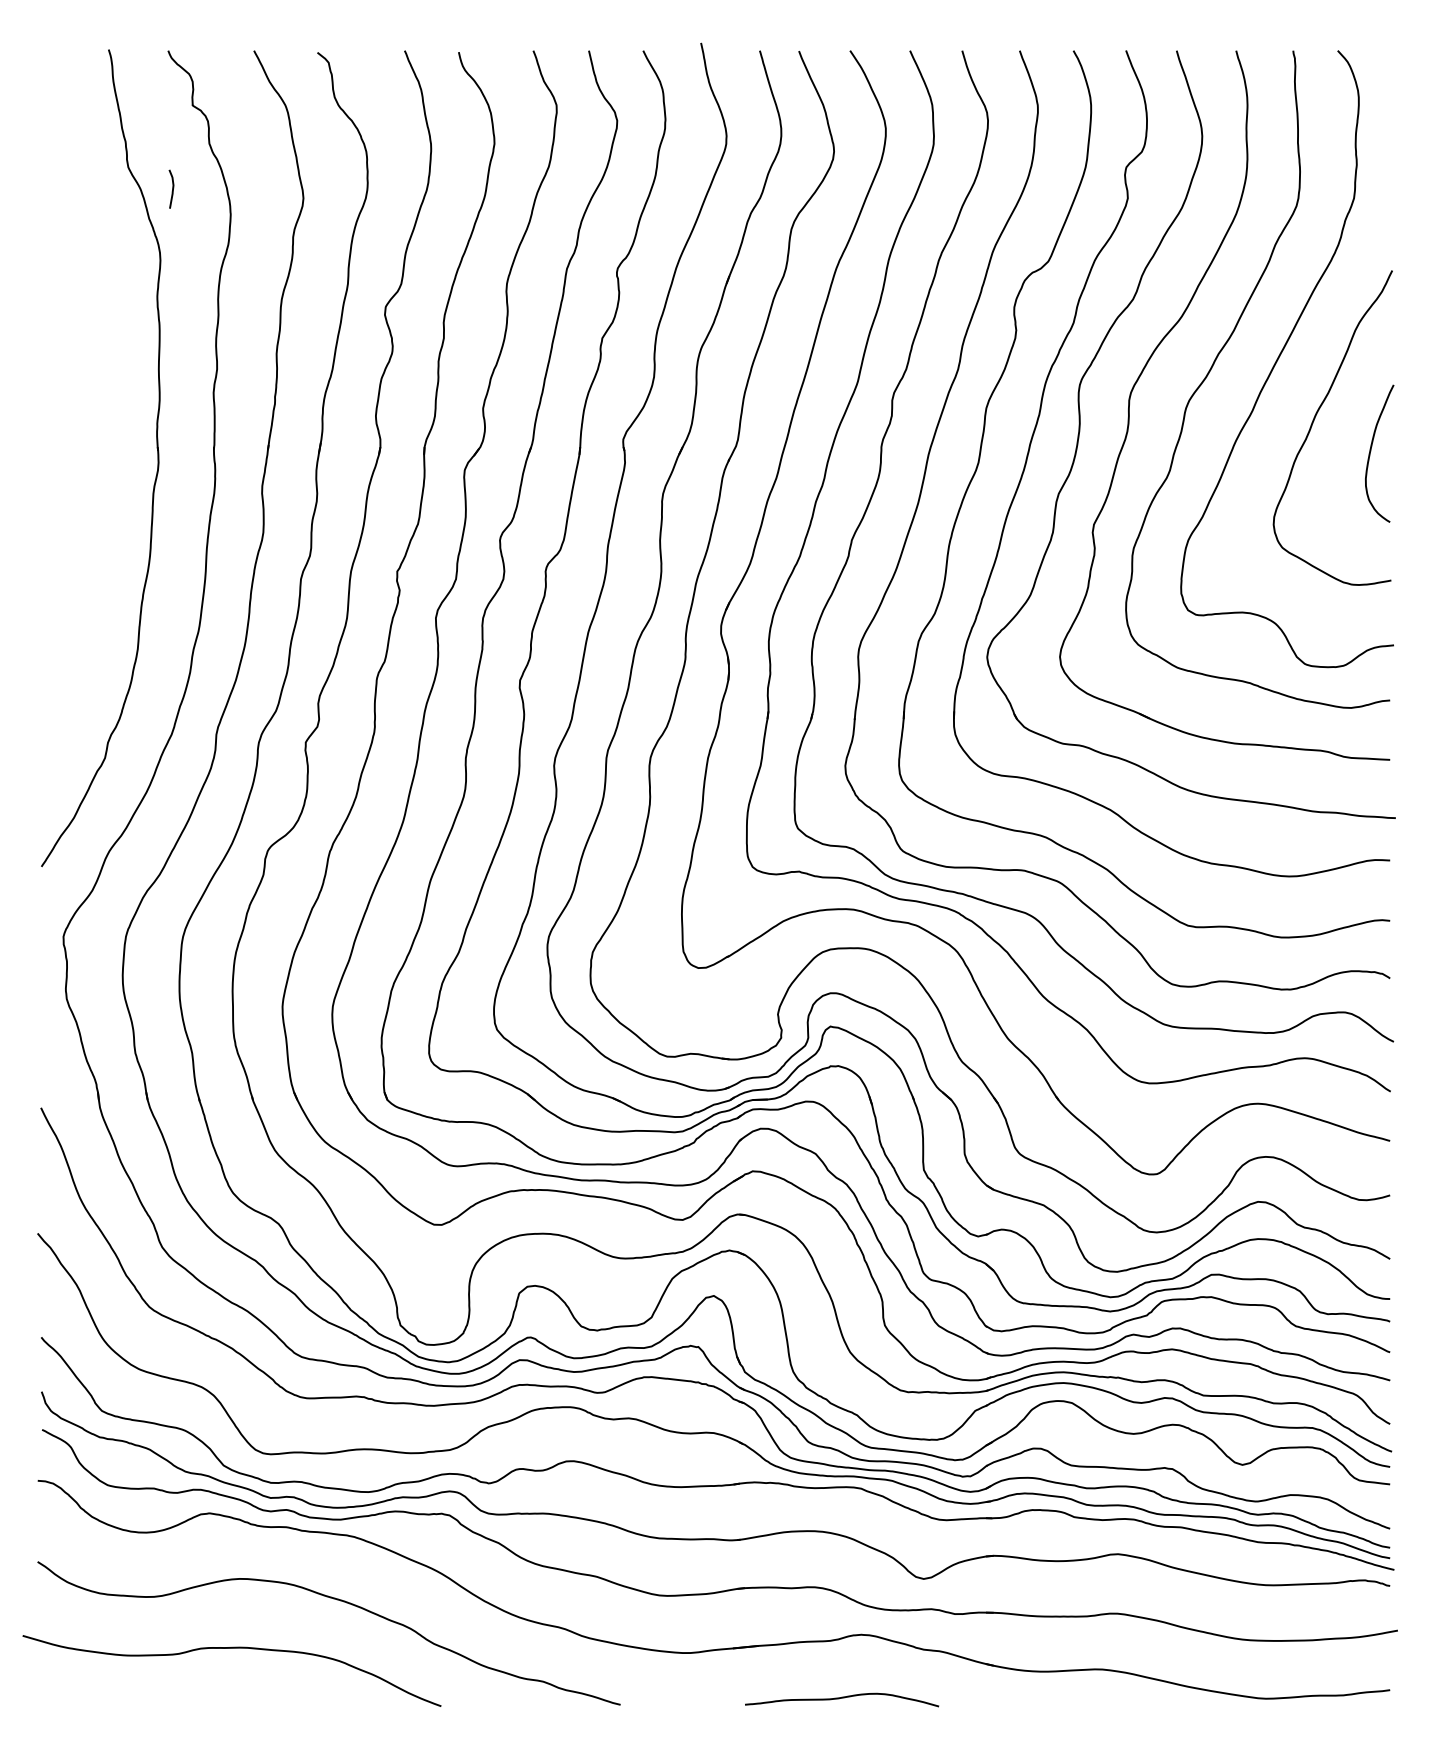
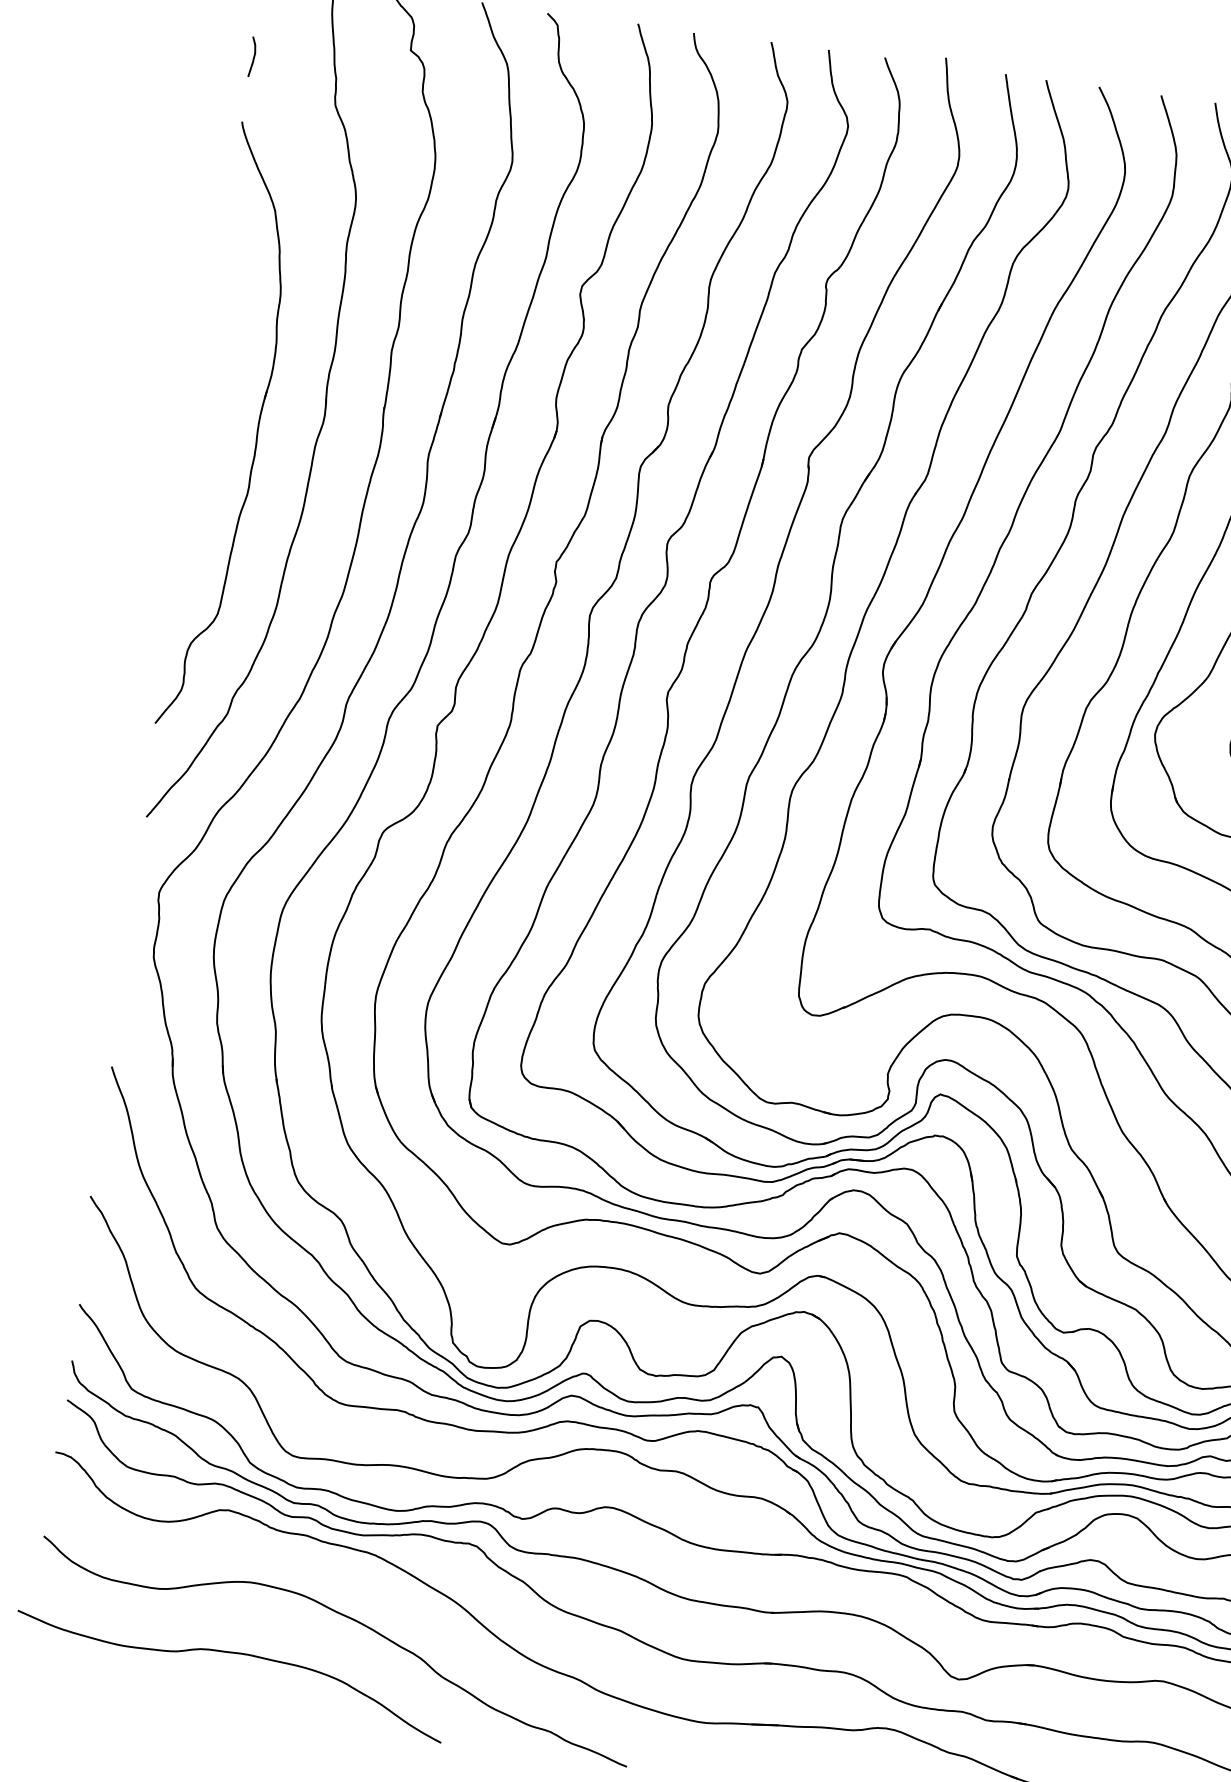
curve: (172, 188) -> (253, 56), moved
part: (96, 485) -> (257, 430), added

